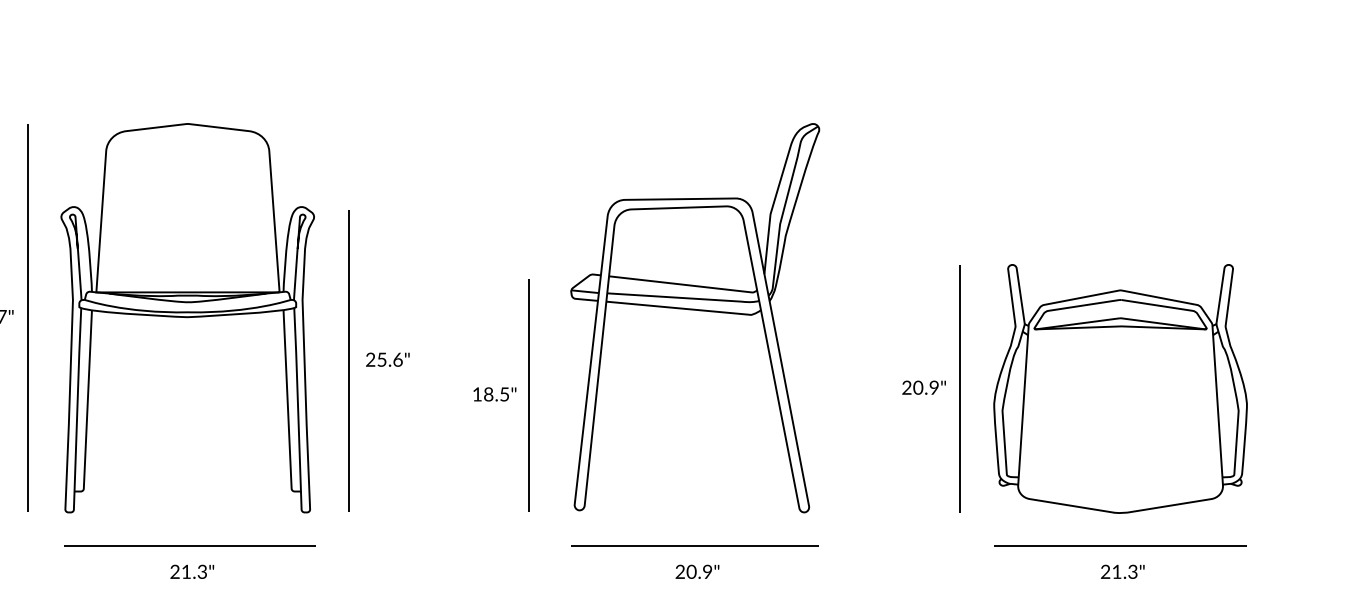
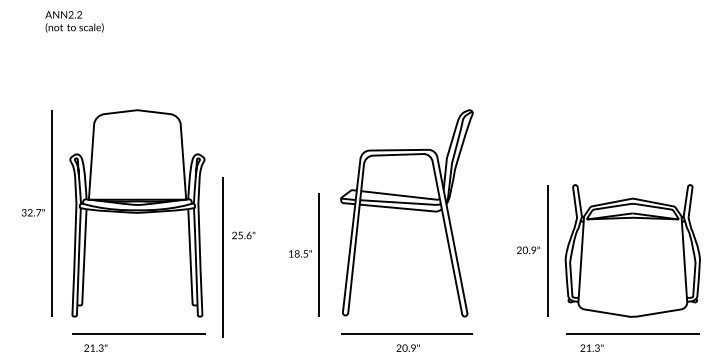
line: (347, 361) -> (222, 257), moved
text: (191, 570) -> (95, 347), moved
text: (1121, 570) -> (591, 347), moved

